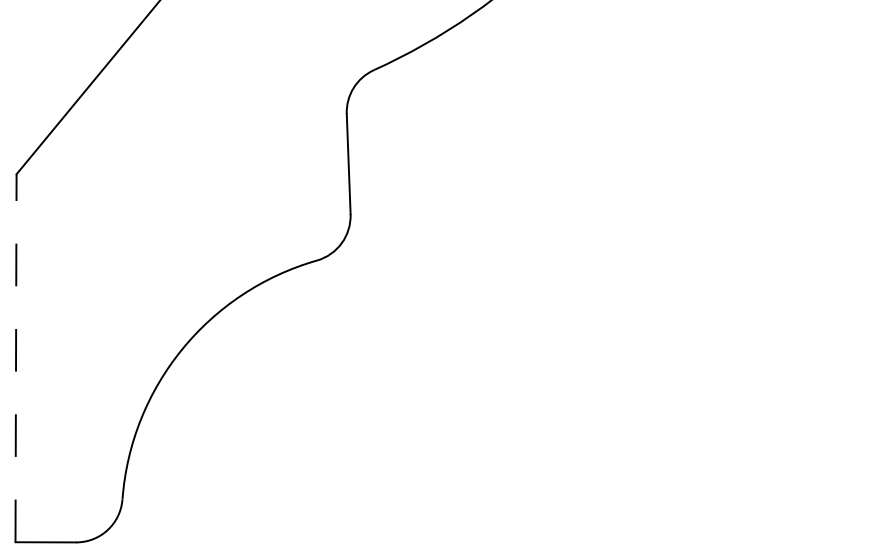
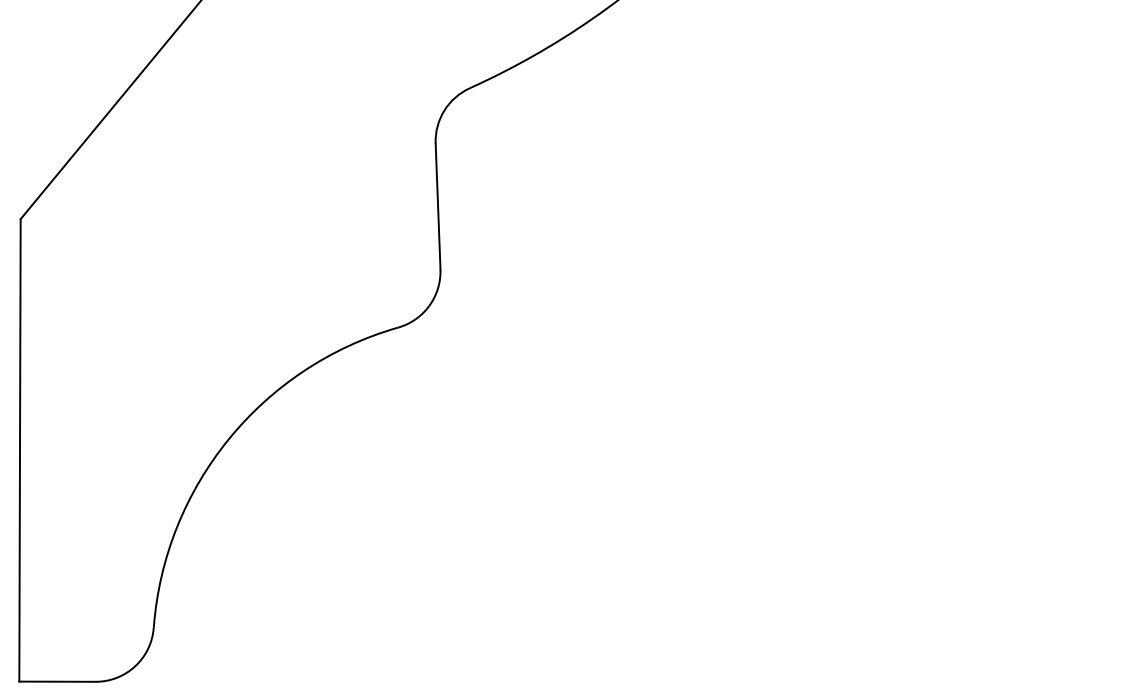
line: (16, 358) -> (20, 450), dashed -> solid

